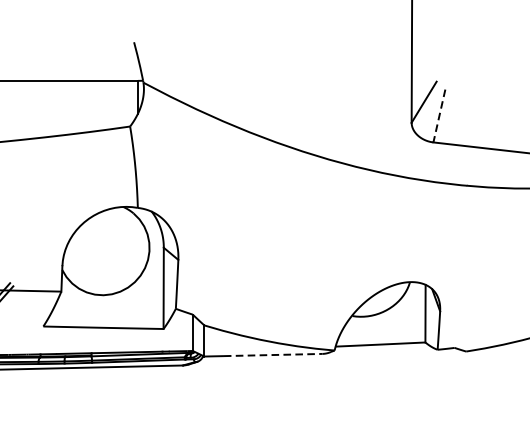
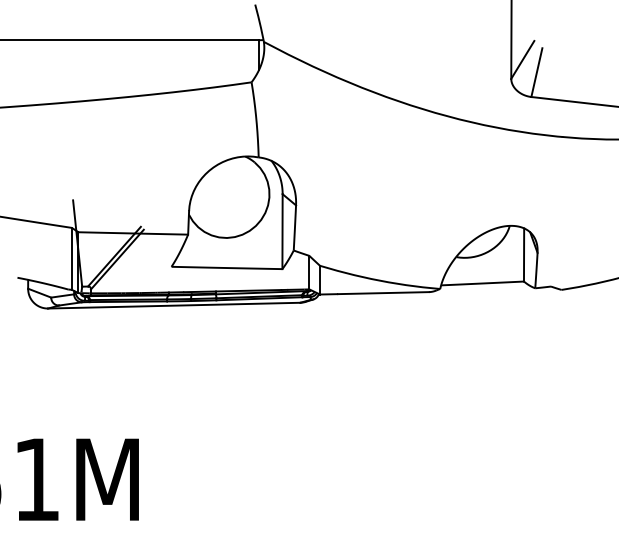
line: (438, 115) -> (536, 72), dashed -> solid
line: (273, 355) -> (383, 293), dashed -> solid

